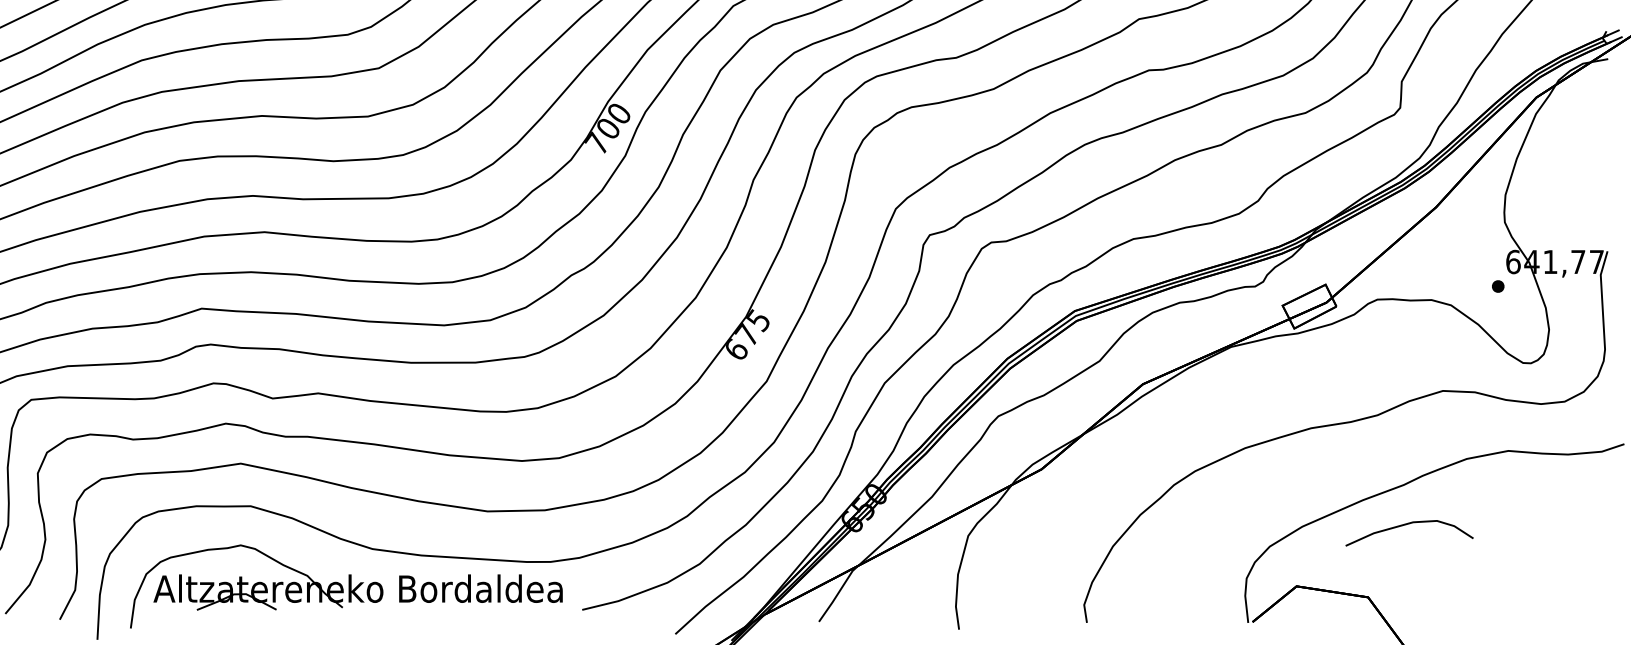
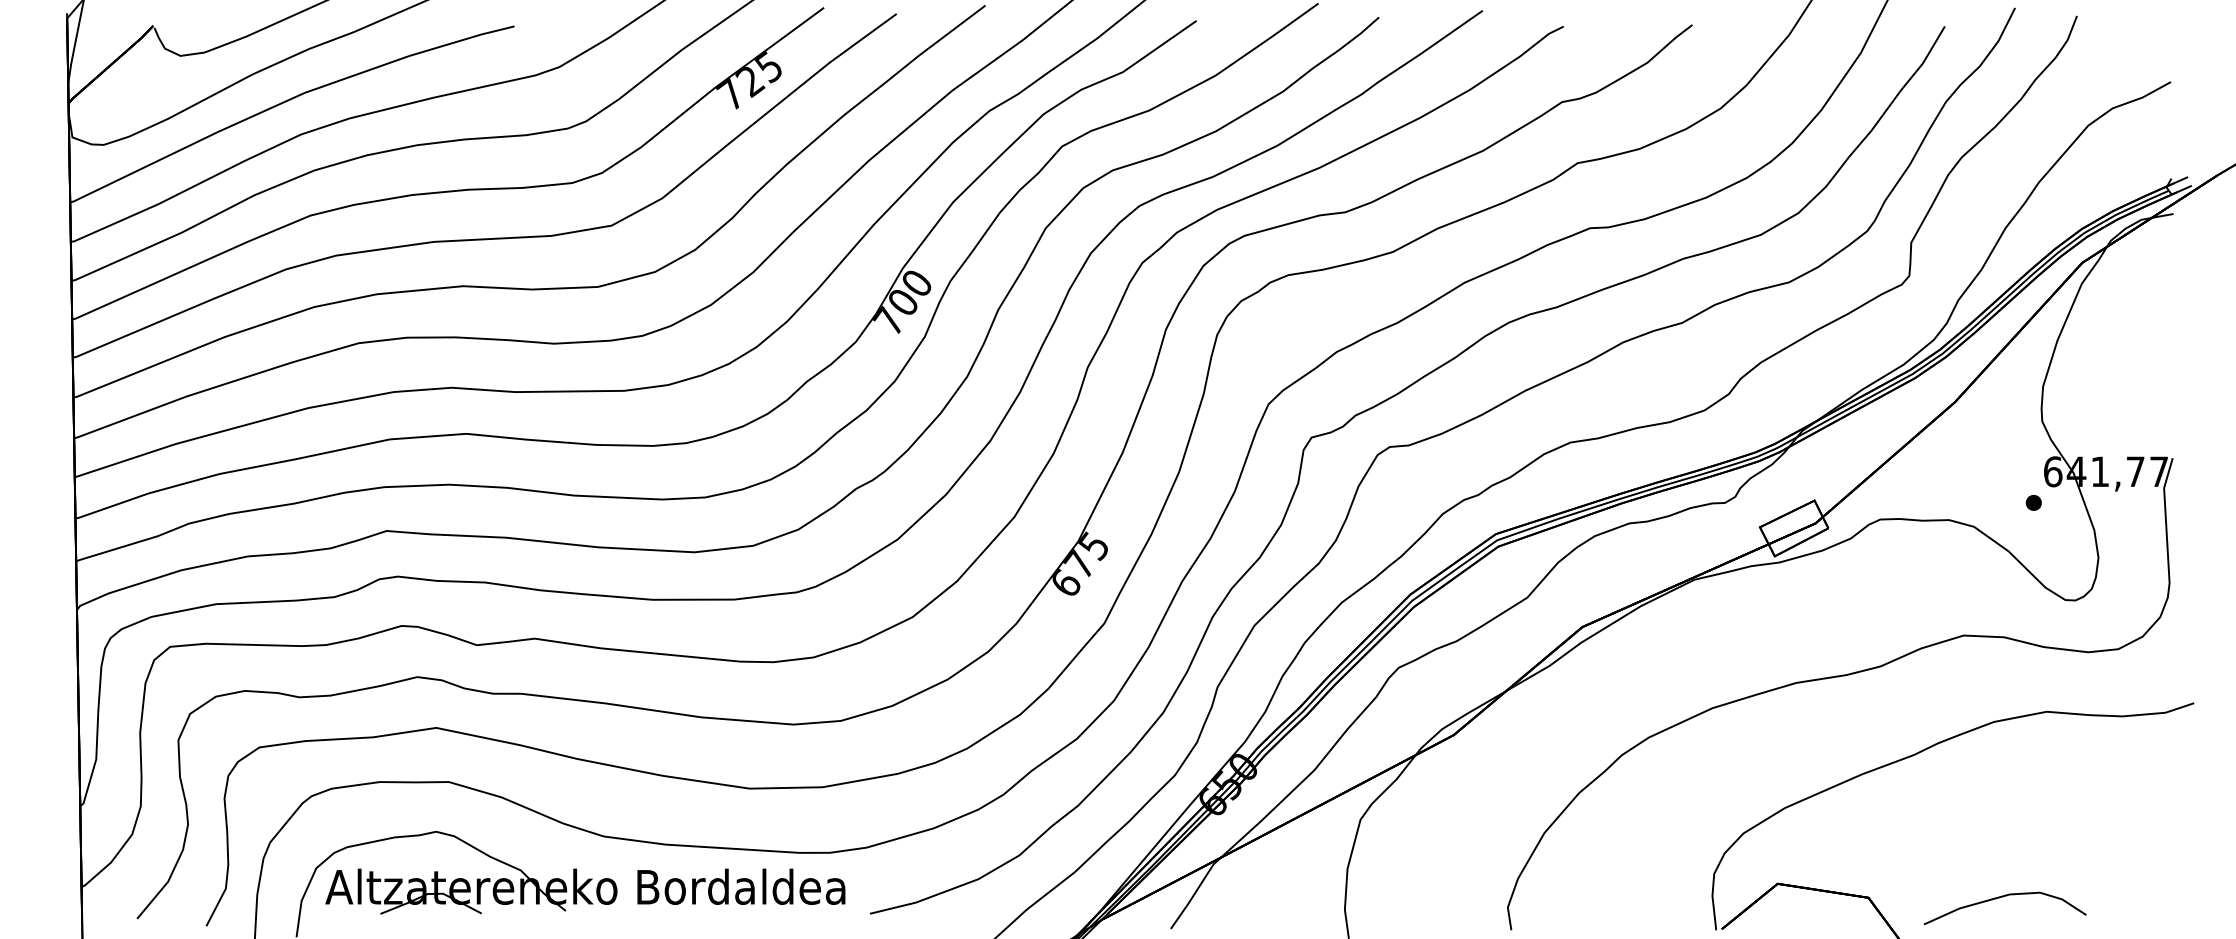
part: (1408, 524) -> (2003, 897), moved

